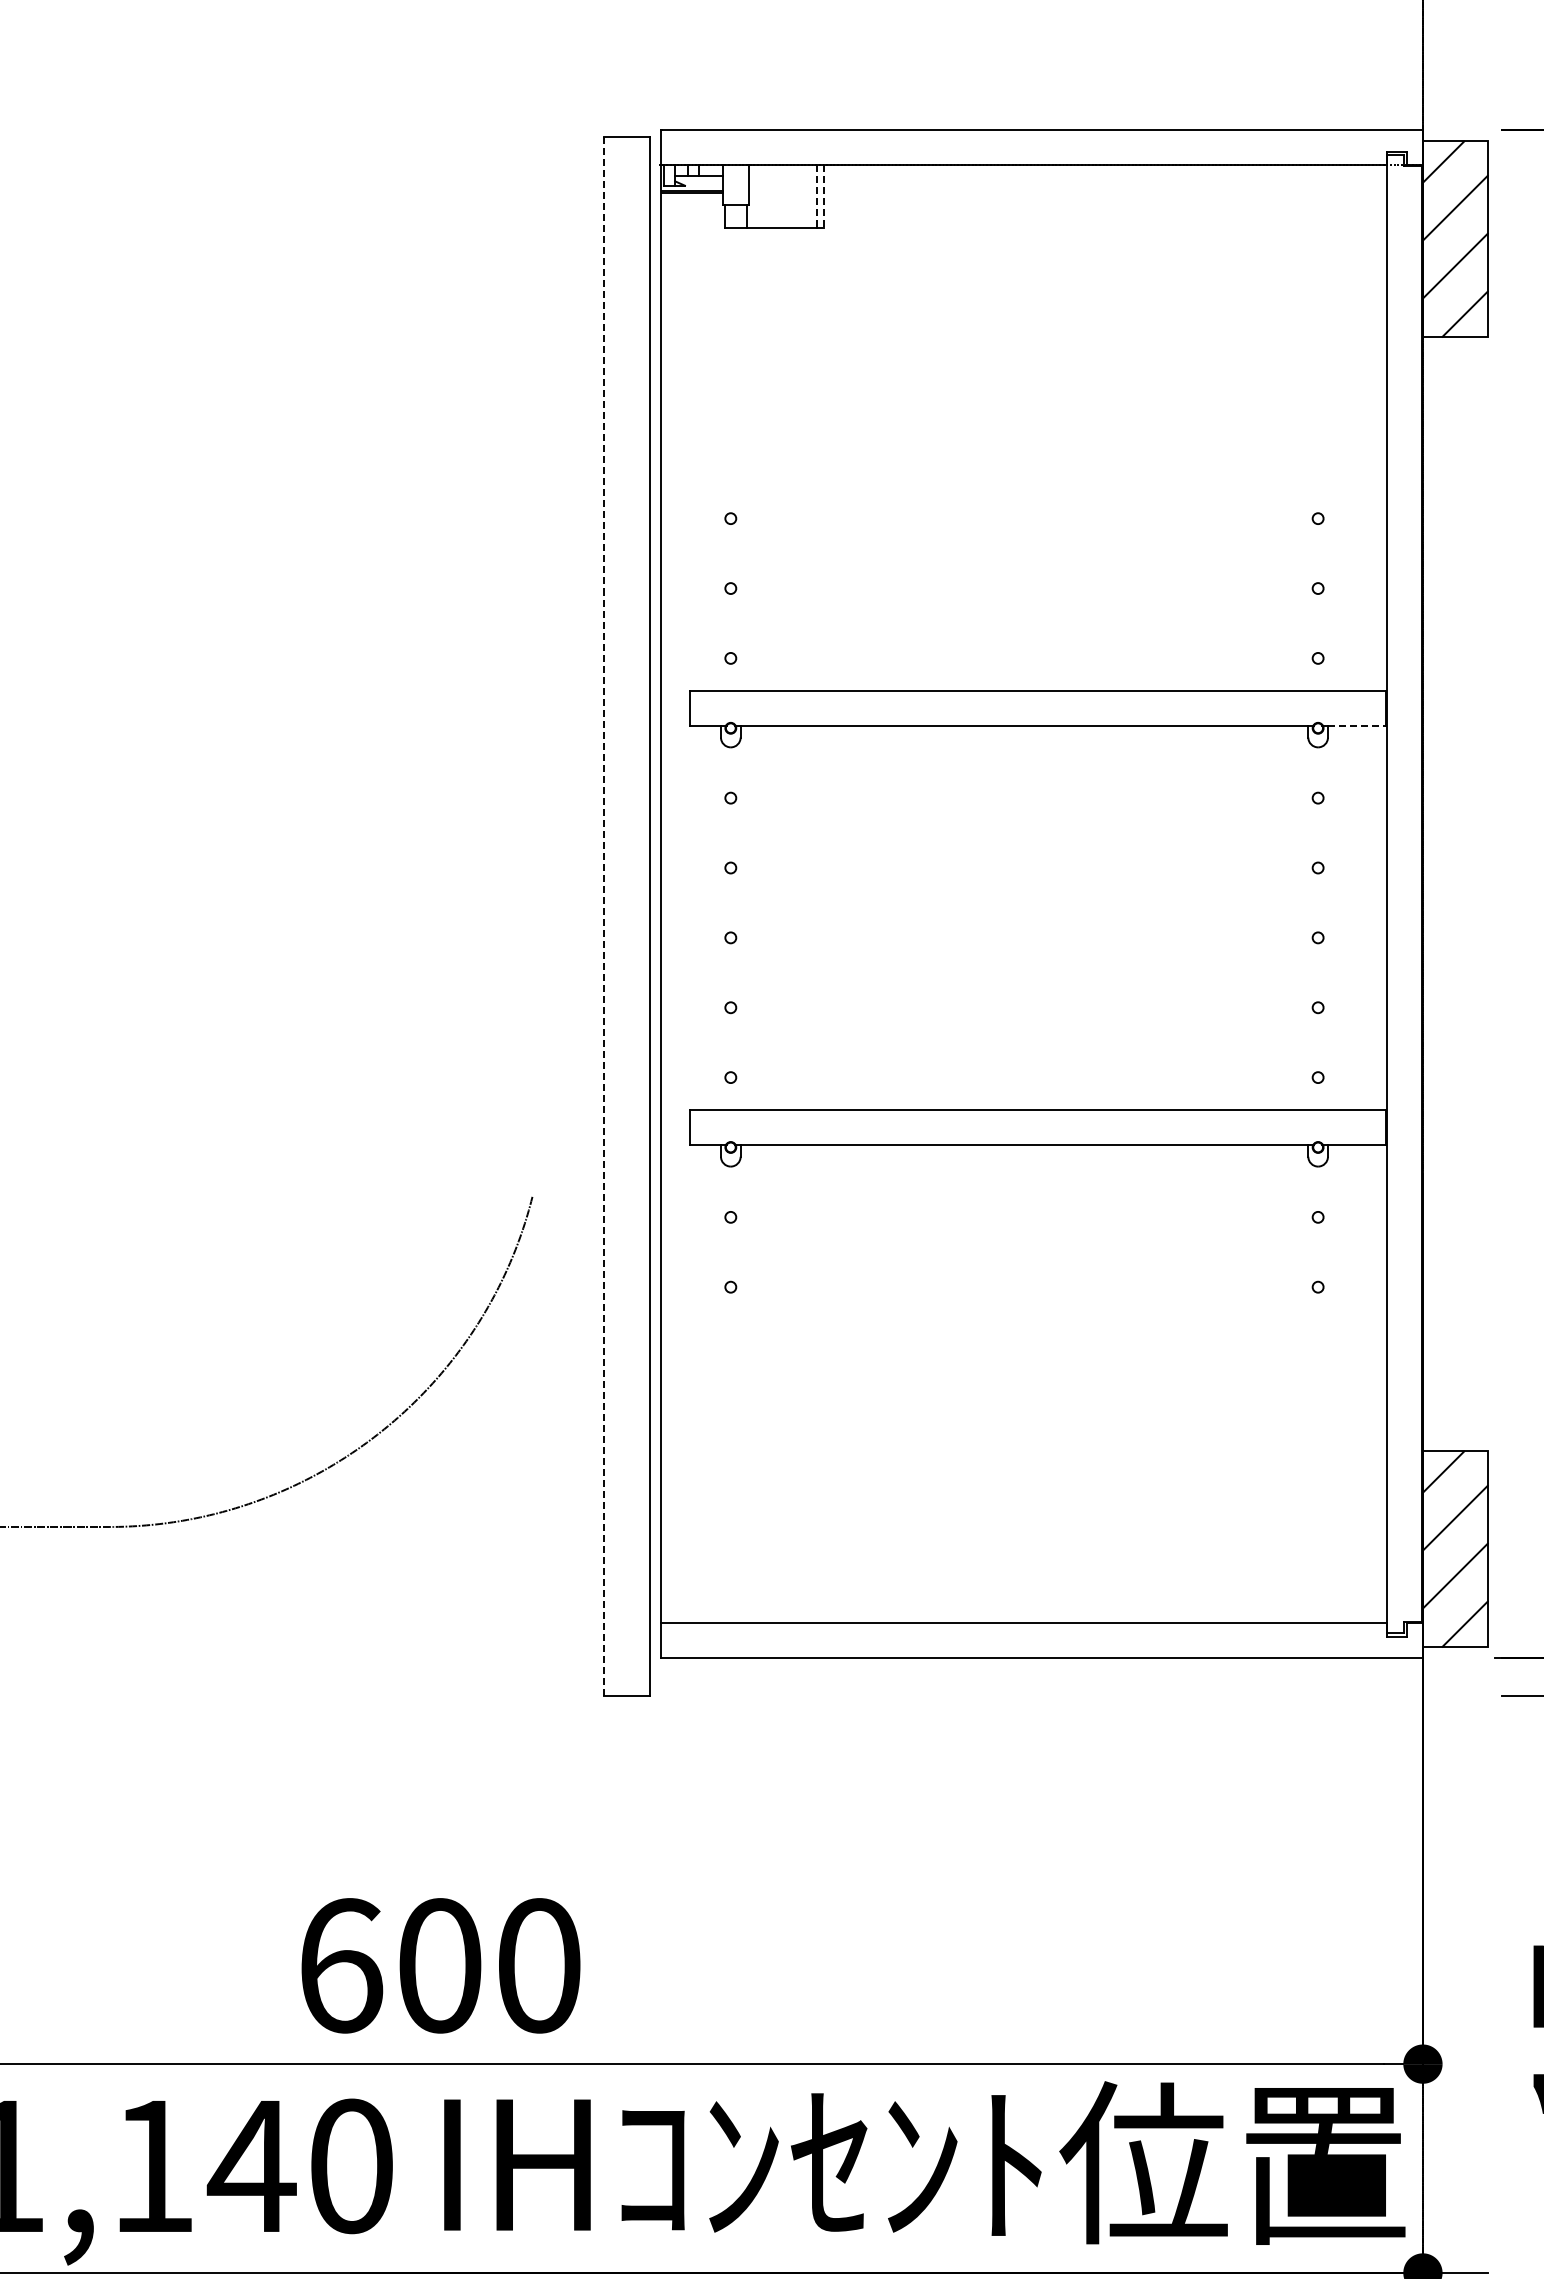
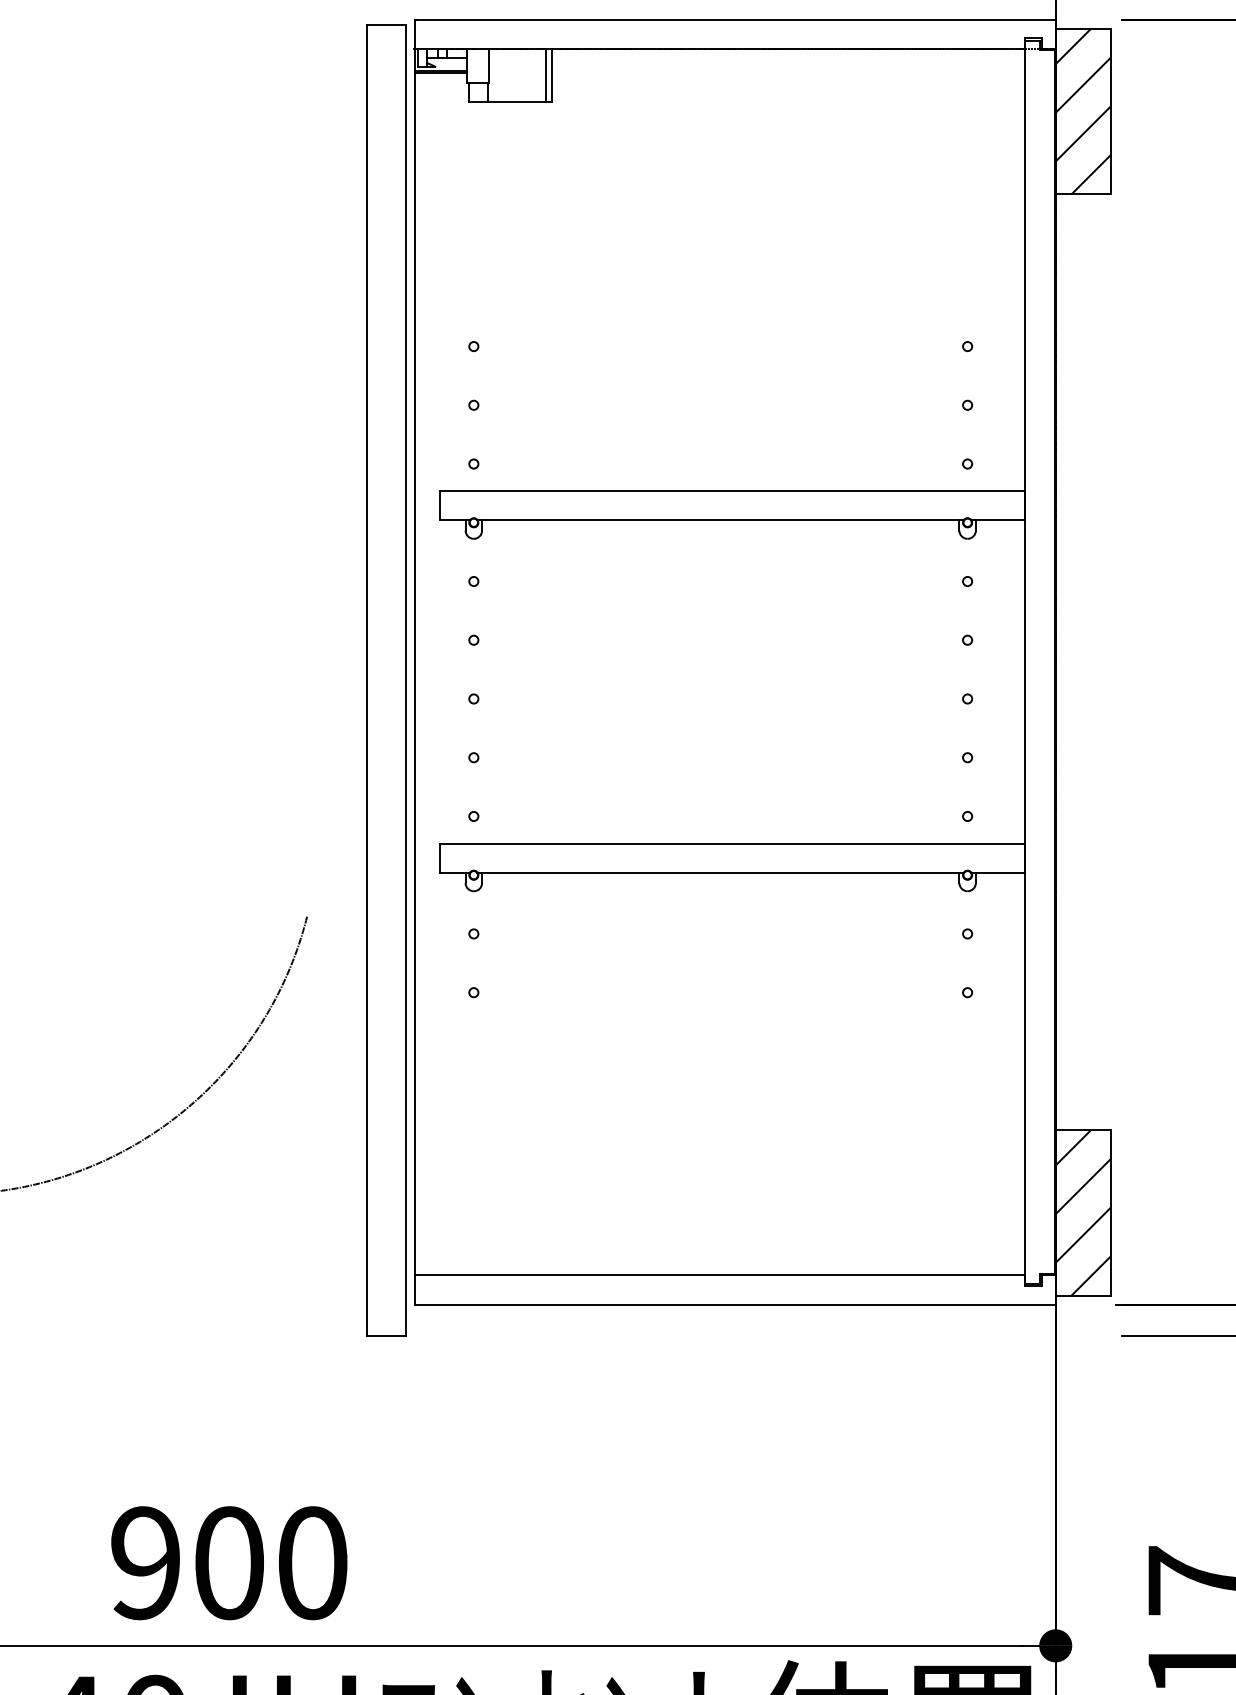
line: (817, 196) -> (546, 75), dashed -> solid
line: (823, 196) -> (551, 75), dashed -> solid
line: (1356, 725) -> (999, 520), dashed -> solid
line: (604, 915) -> (367, 680), dashed -> solid
text: (341, 1965) -> (146, 1562), 600 -> 900

